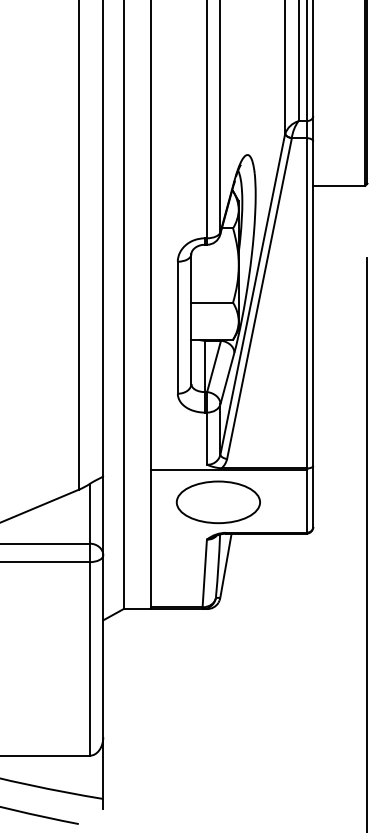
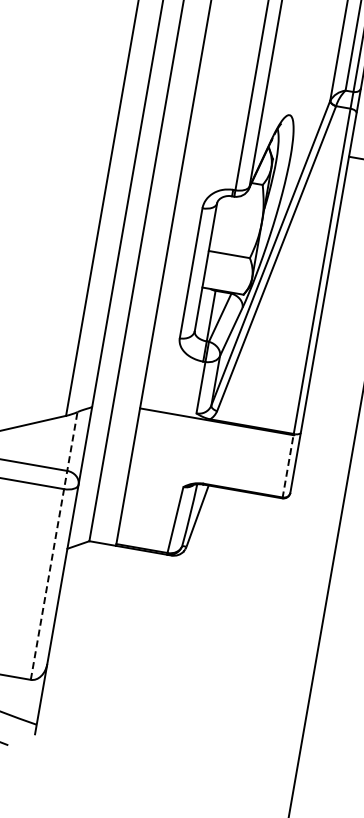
line: (306, 501) -> (288, 466), solid -> dashed
part: (217, 502) -> (200, 452), removed
line: (89, 619) -> (53, 545), solid -> dashed

